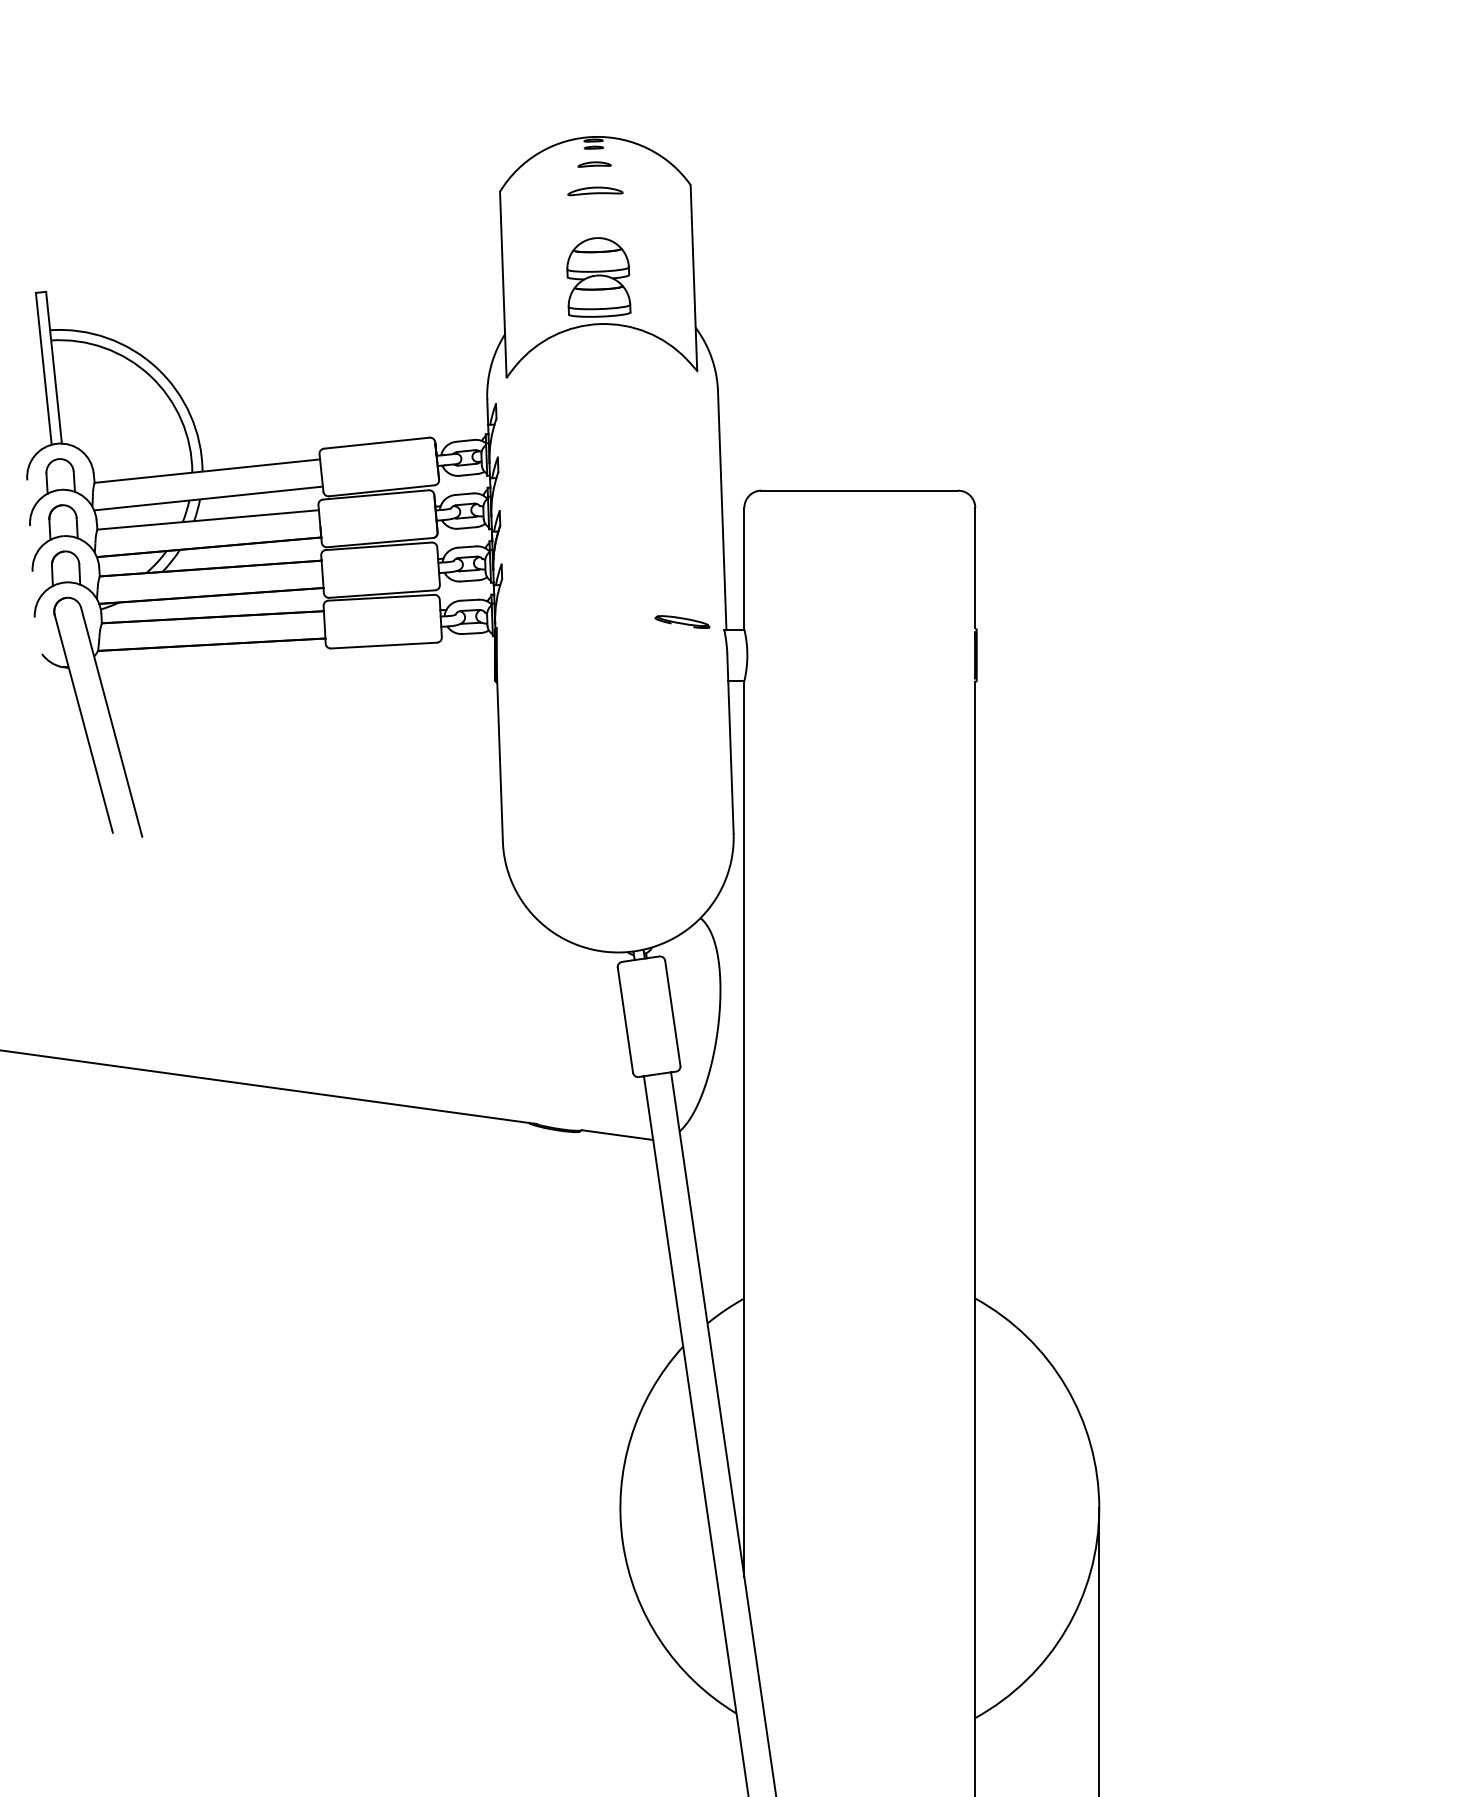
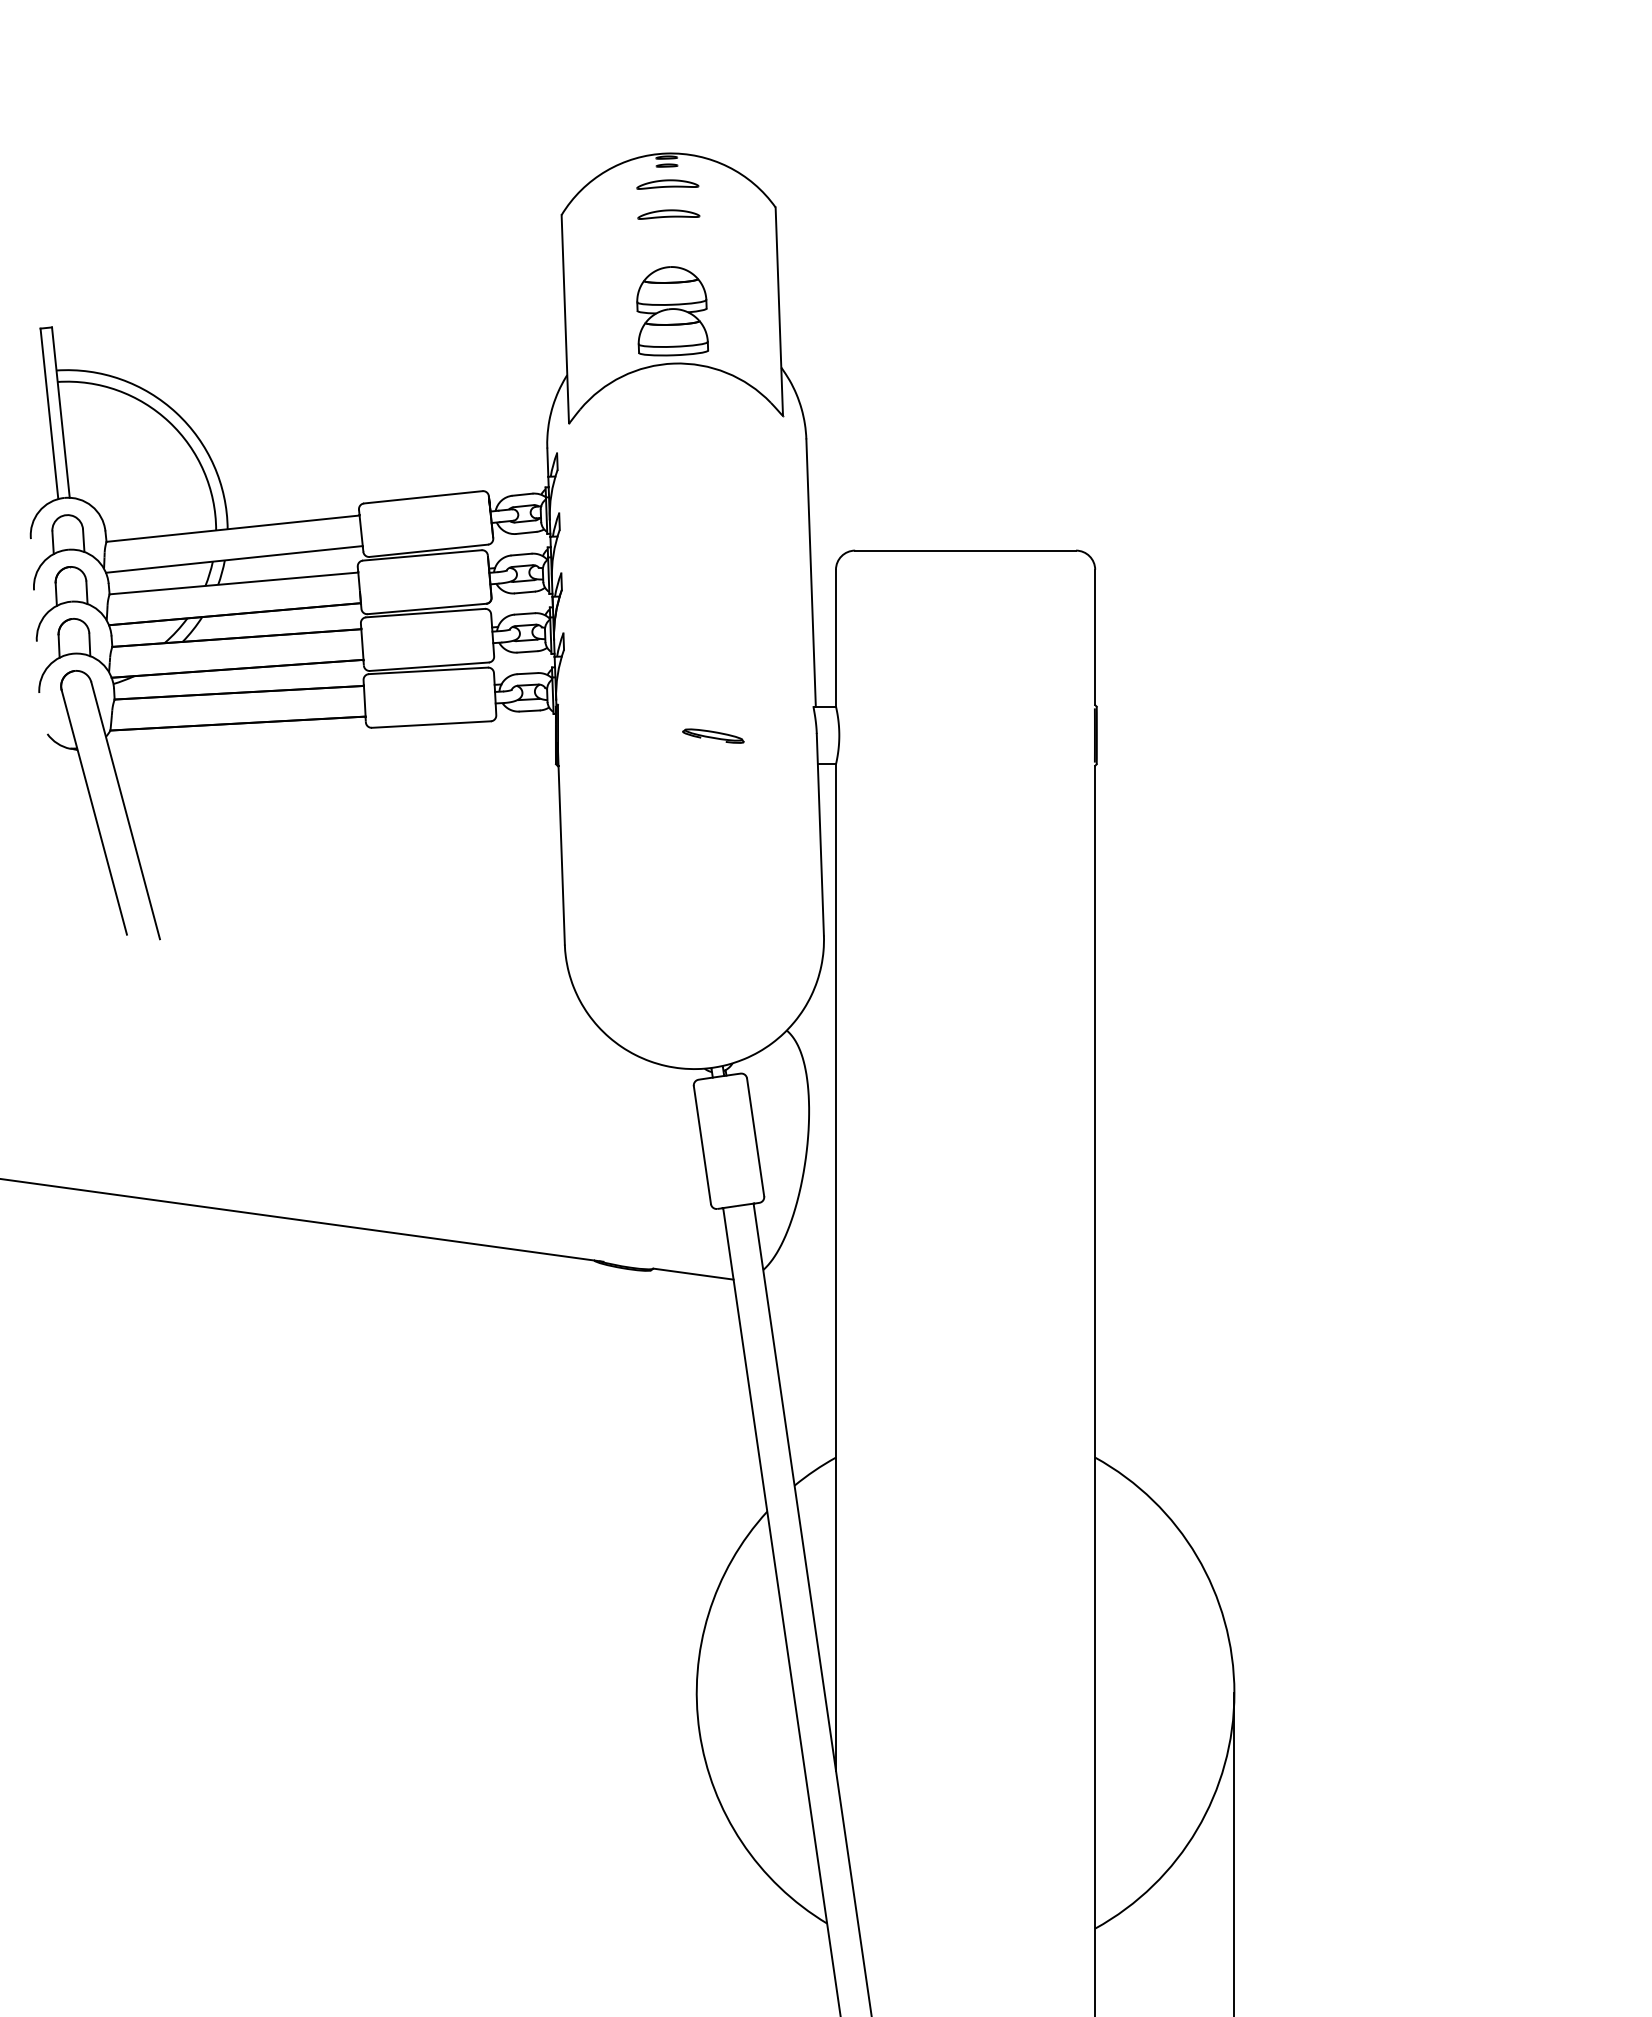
part: (594, 164) -> (667, 184), size x1.67
part: (682, 621) -> (713, 735), moved

